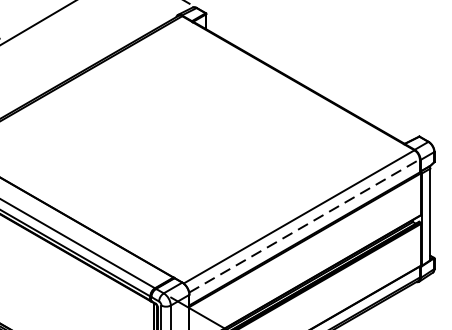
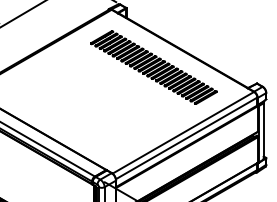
part: (250, 110) -> (153, 67), added
line: (304, 226) -> (186, 138), dashed -> solid

